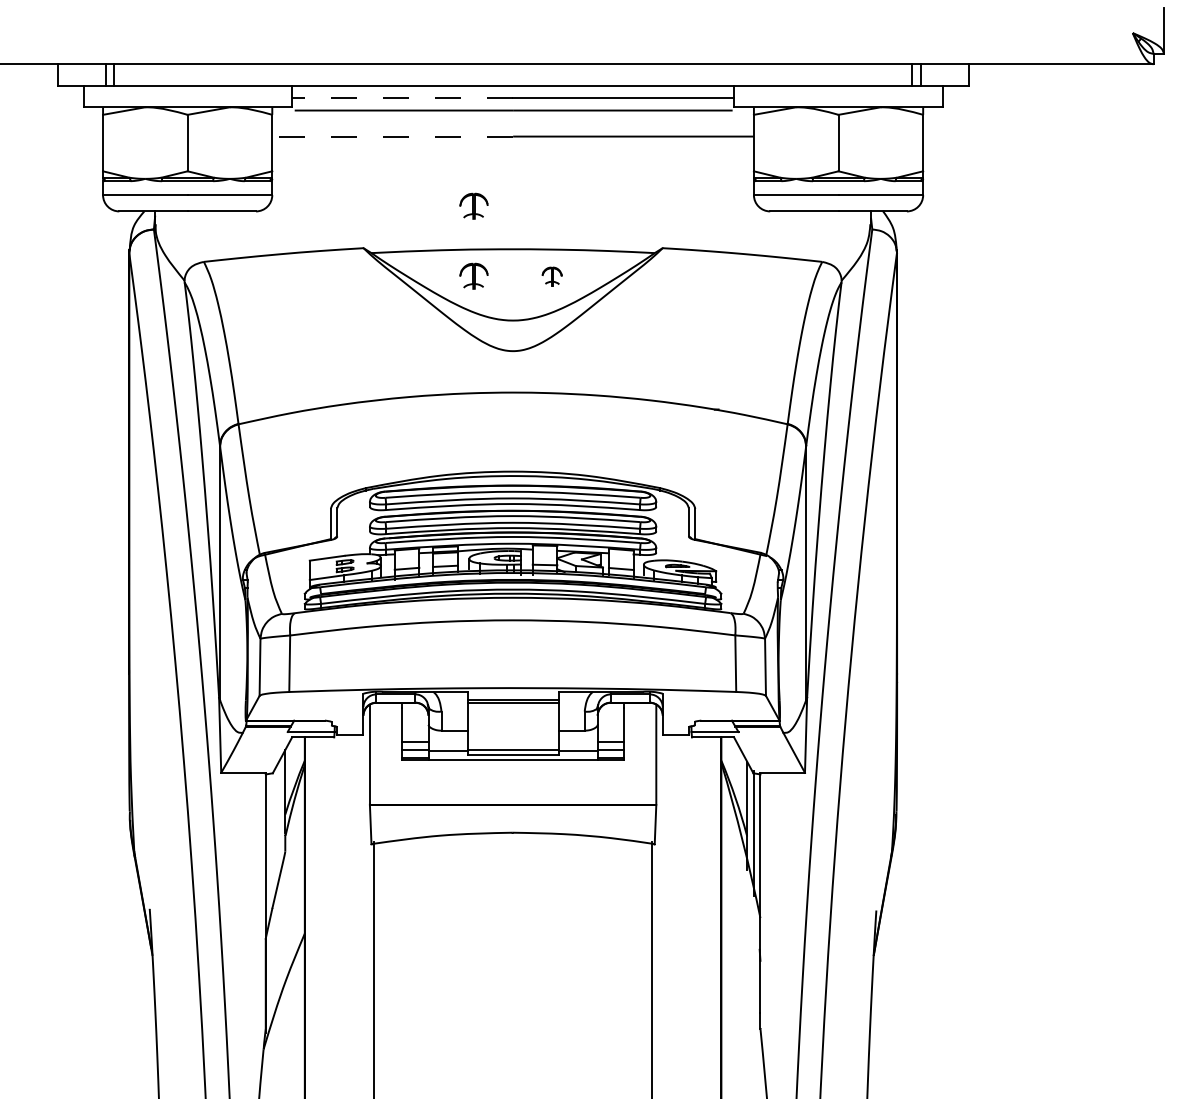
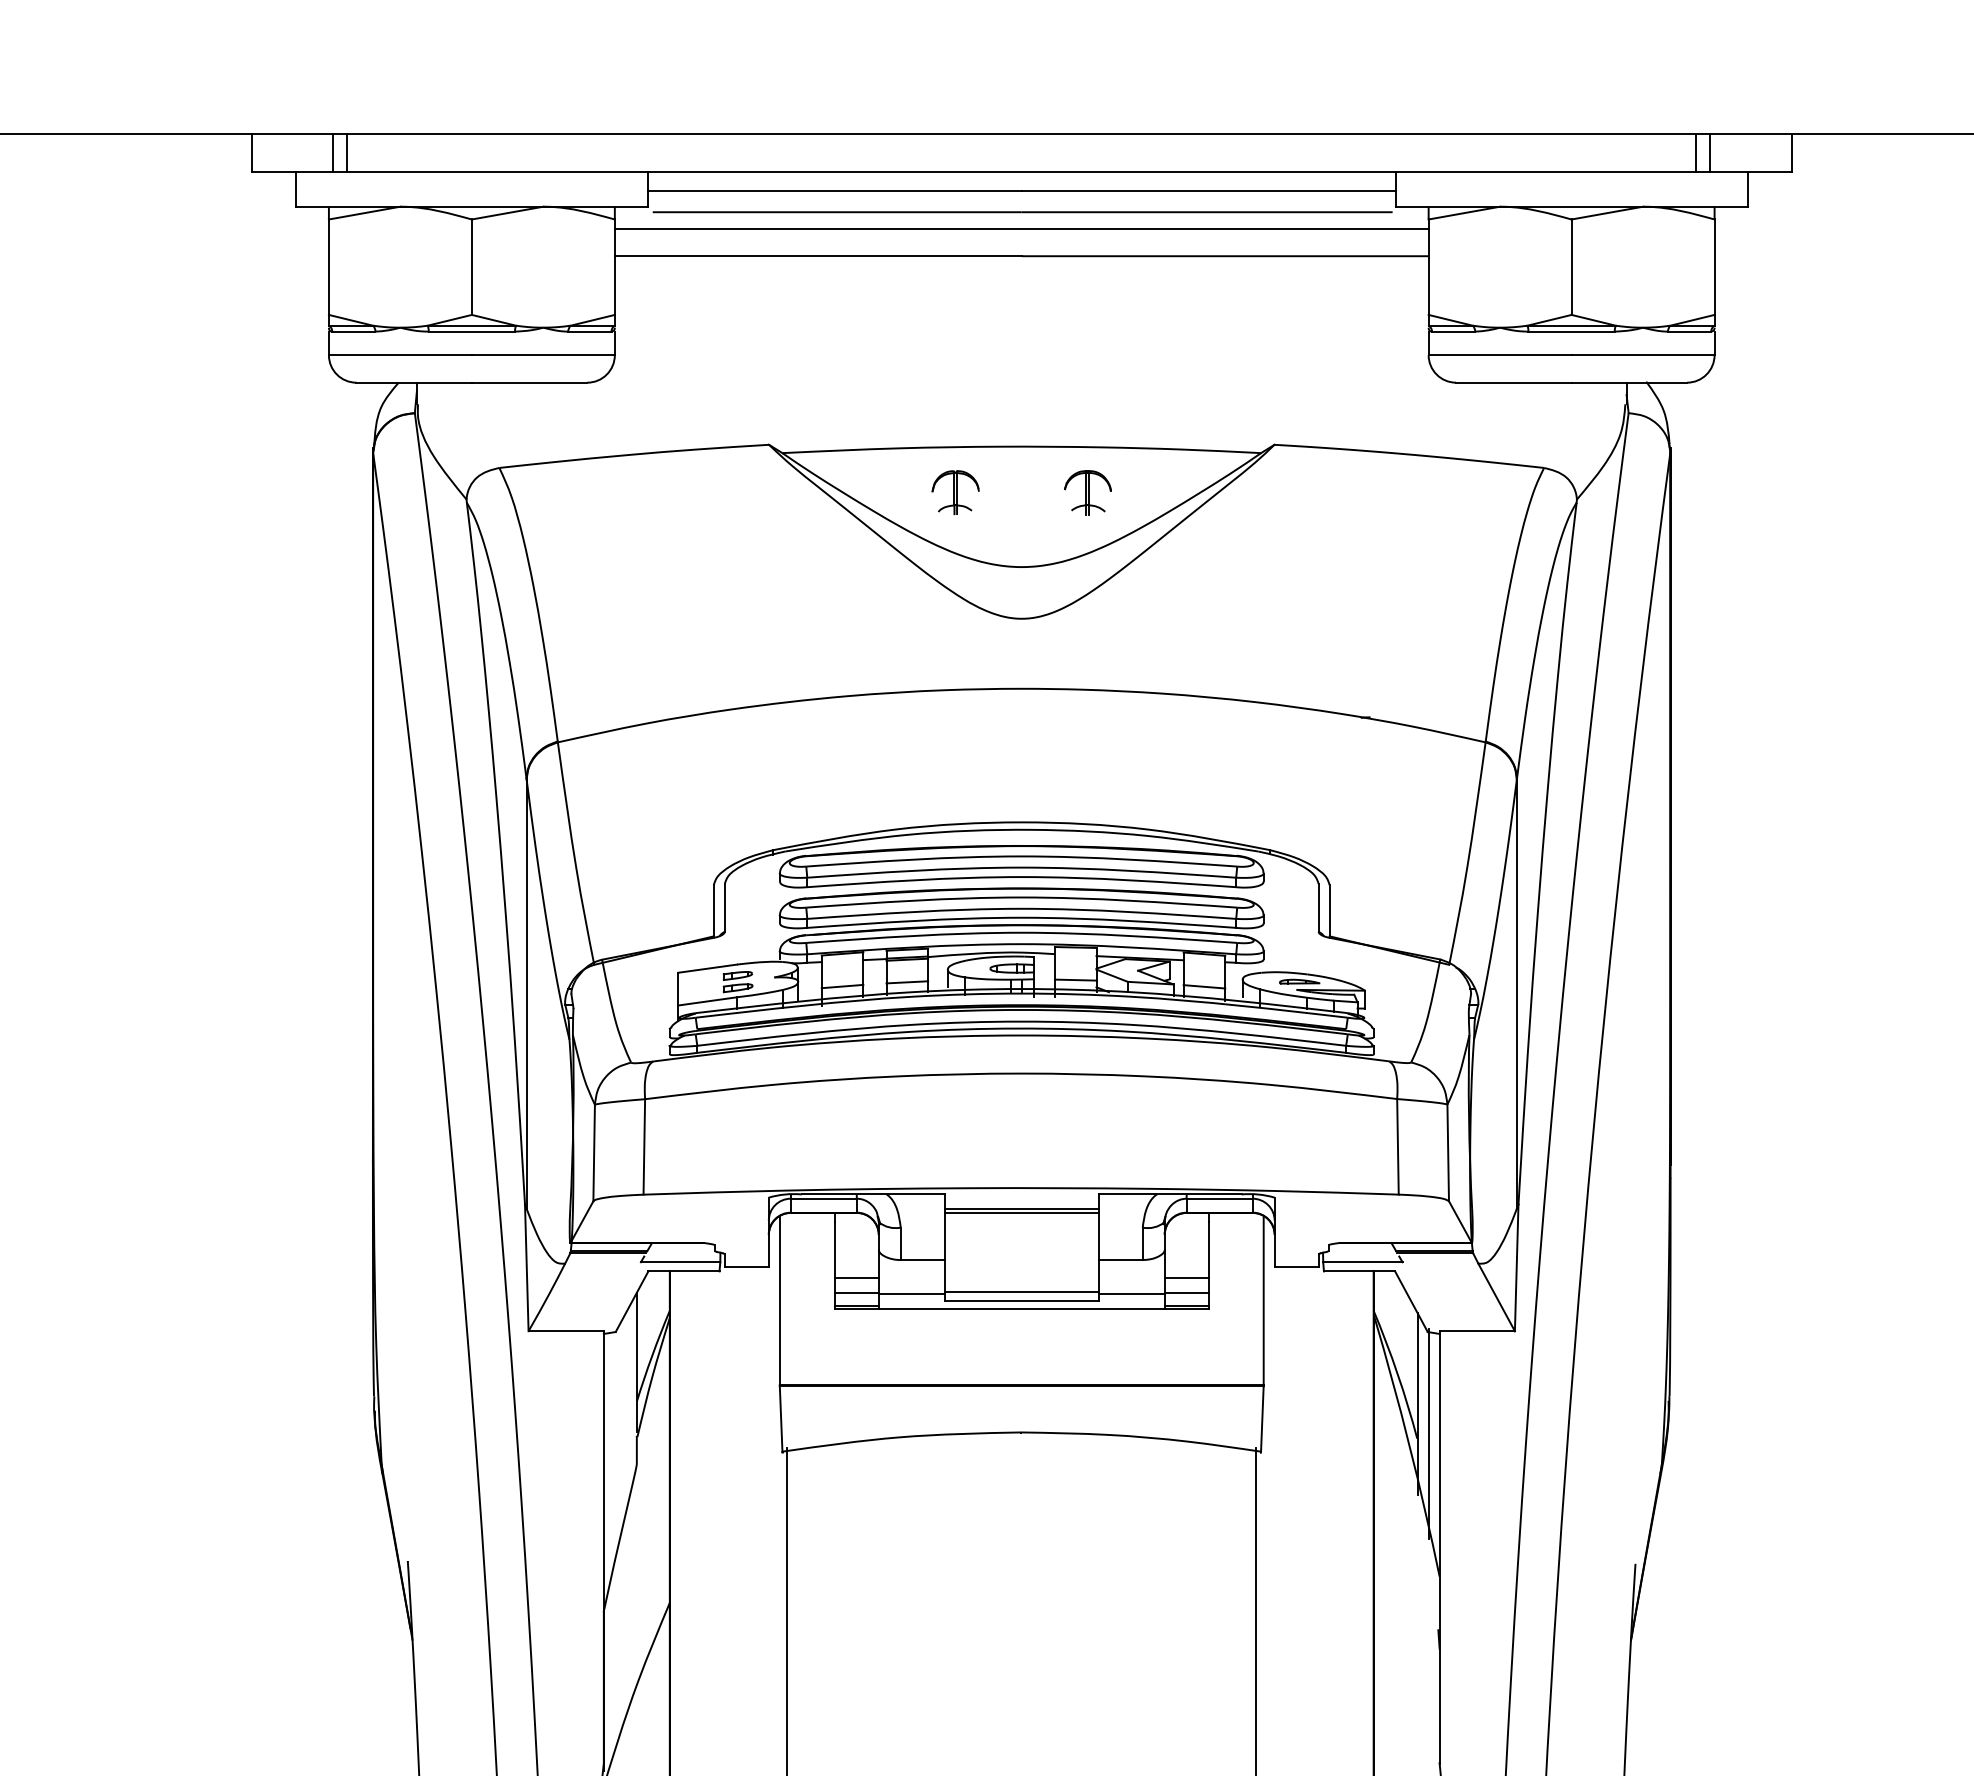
line: (402, 98) -> (834, 191), dashed -> solid
line: (512, 120) -> (1020, 229), added
line: (392, 136) -> (817, 256), dashed -> solid
part: (473, 205) -> (954, 372), removed
part: (551, 276) -> (1086, 492), size x1.43

